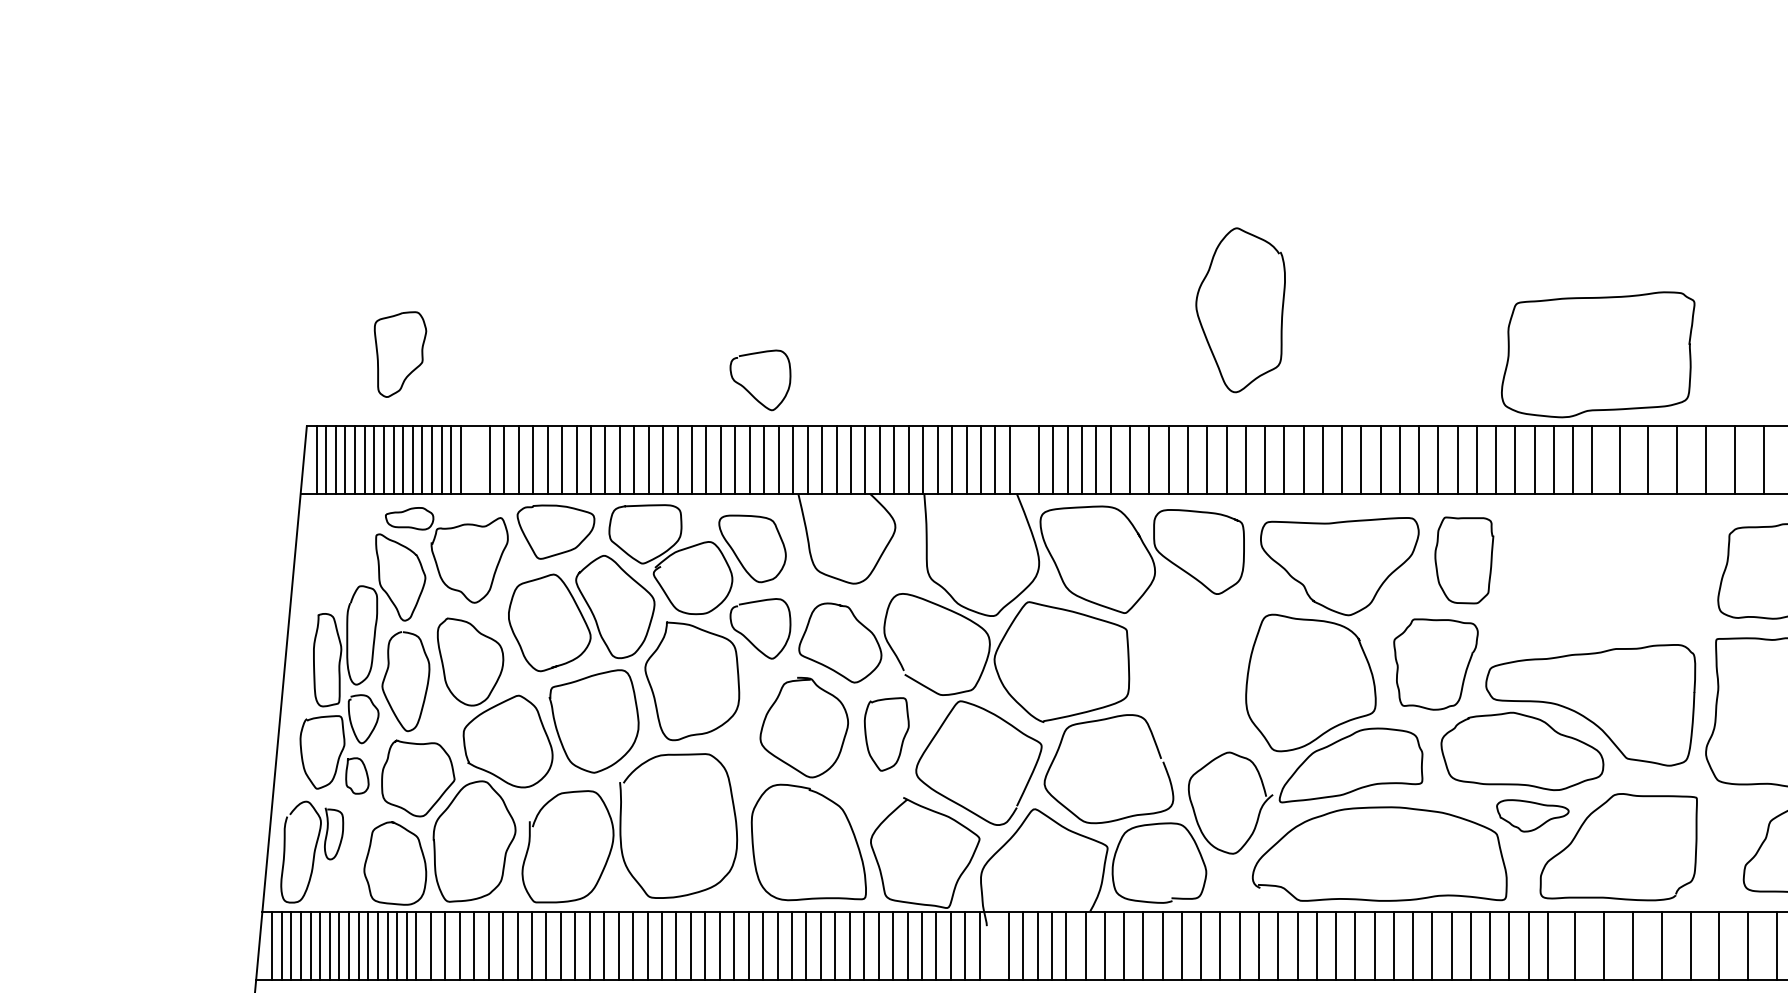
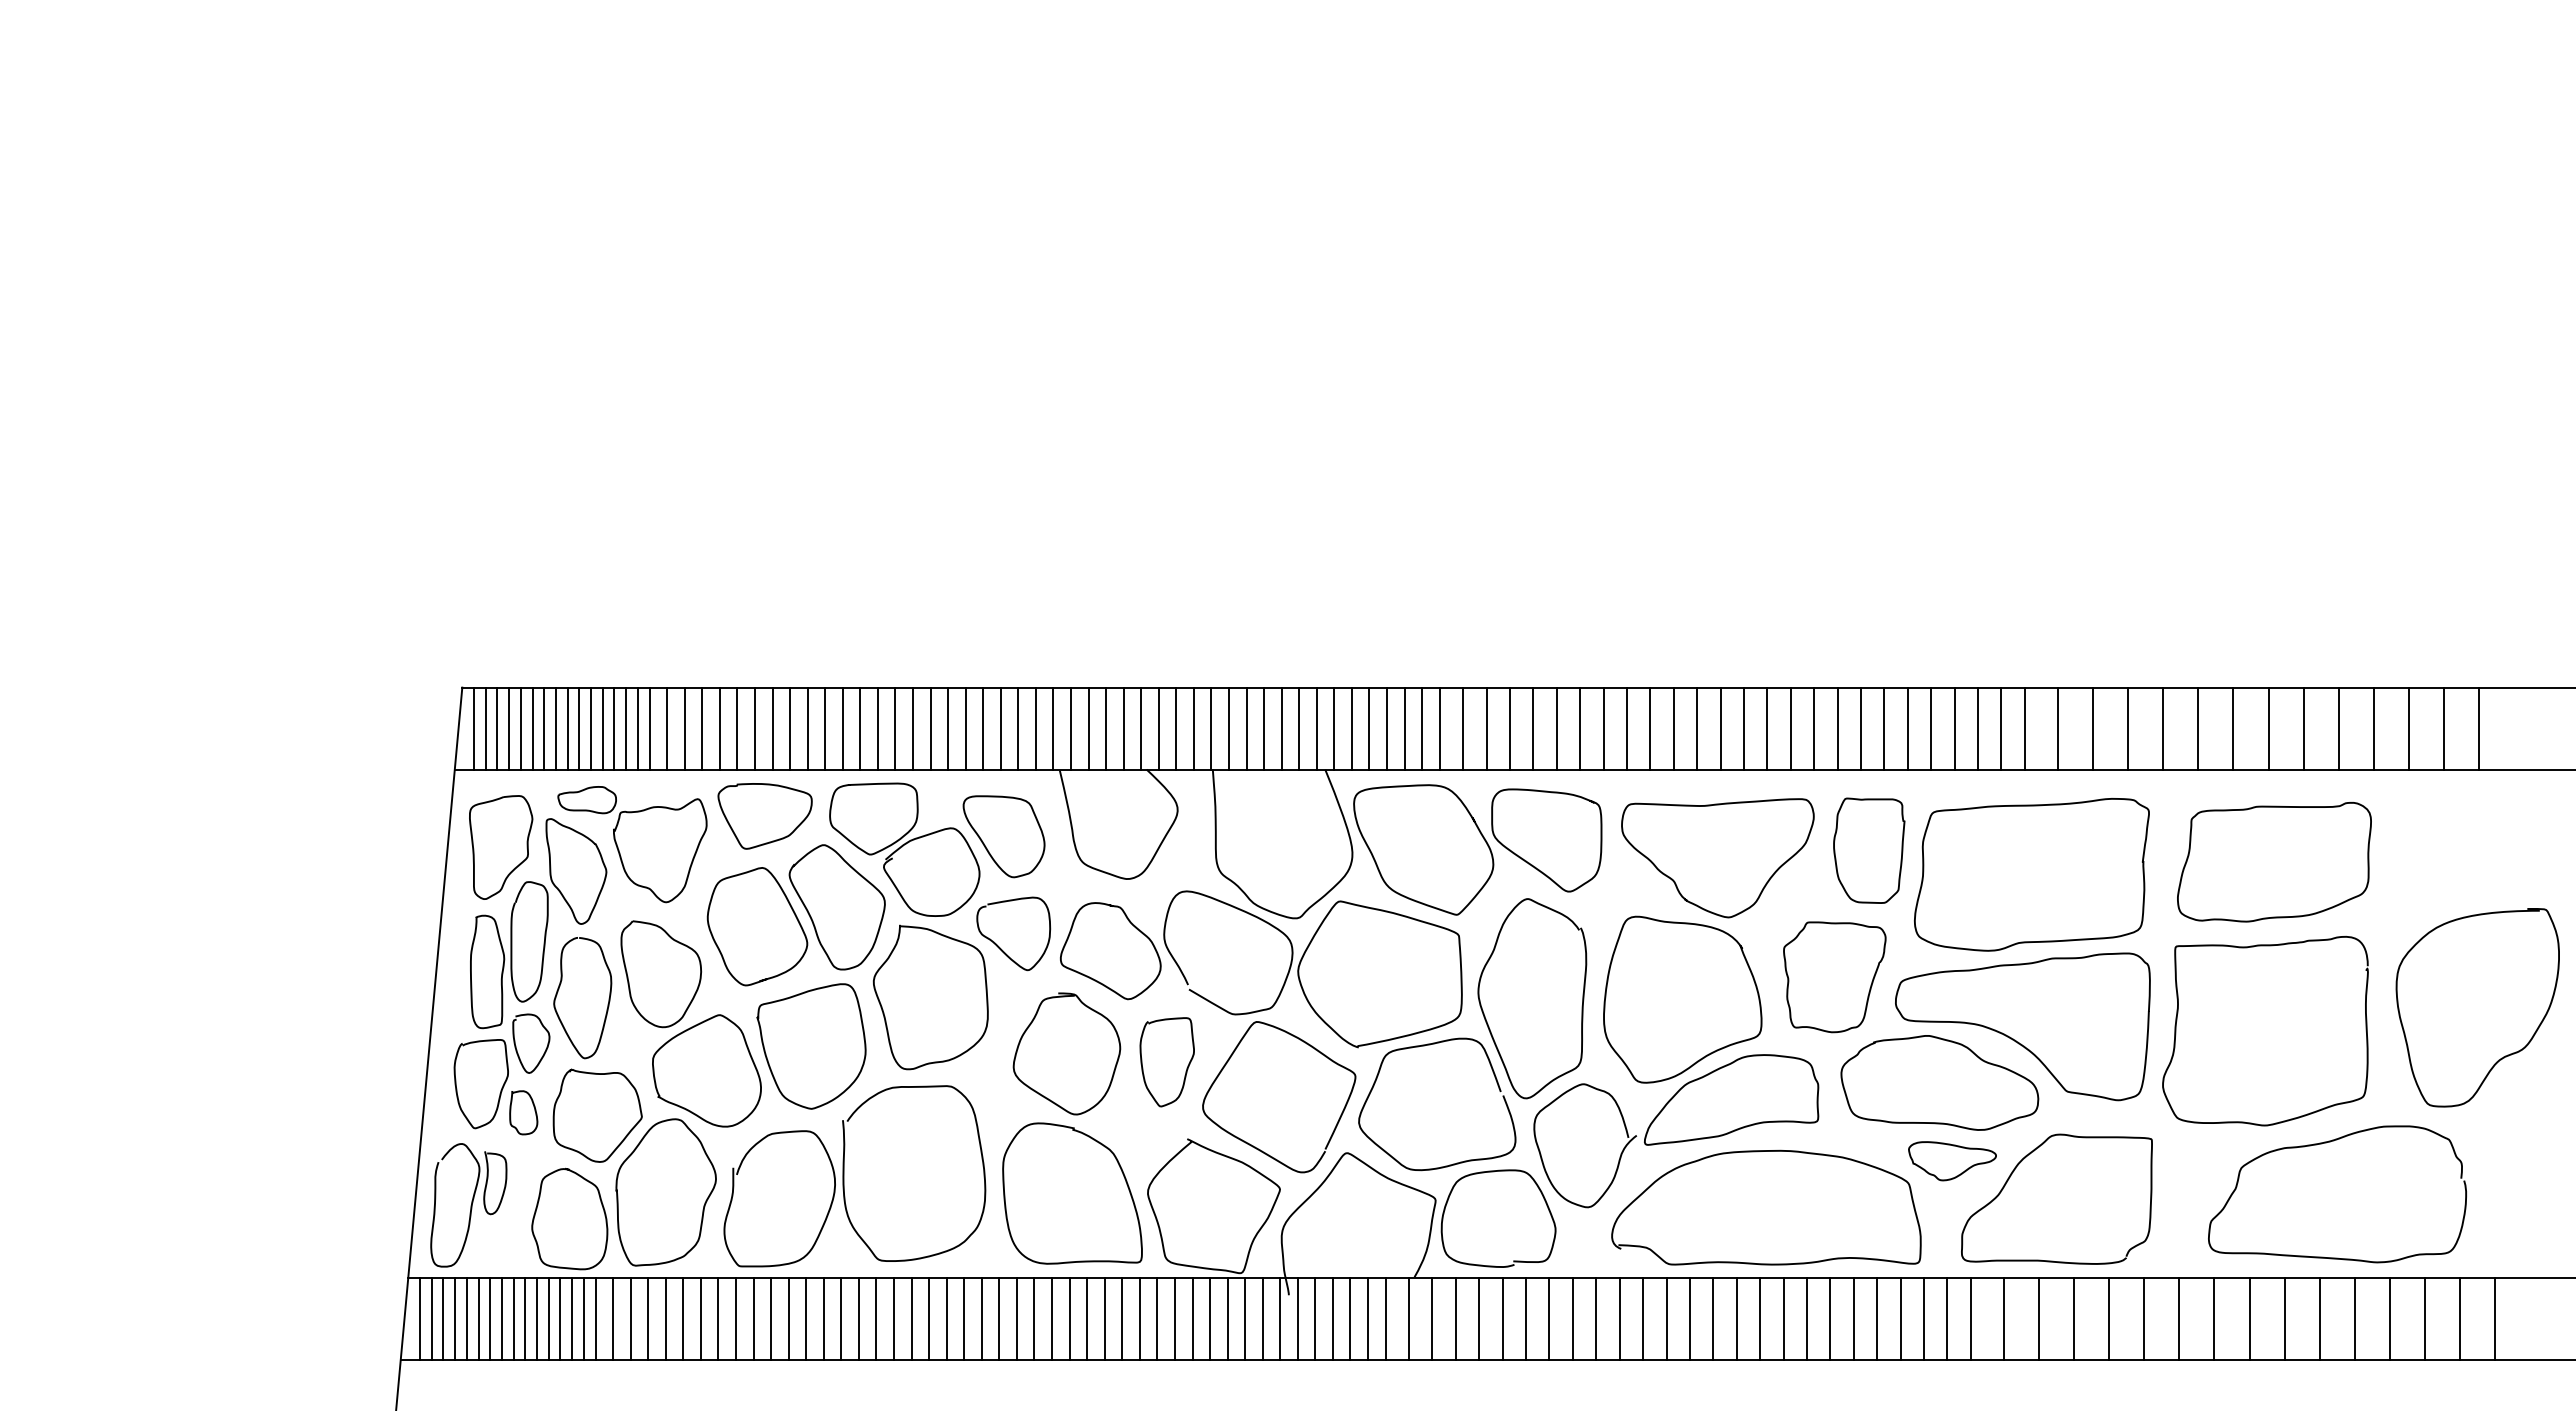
curve: (1281, 316) -> (1581, 1006), moved
part: (400, 354) -> (501, 847), moved
curve: (748, 390) -> (999, 644), removed
curve: (1606, 408) -> (2041, 940), moved
line: (475, 459) -> (667, 728), added
line: (1024, 459) -> (1334, 728), added
line: (993, 946) -> (1297, 1319), added

